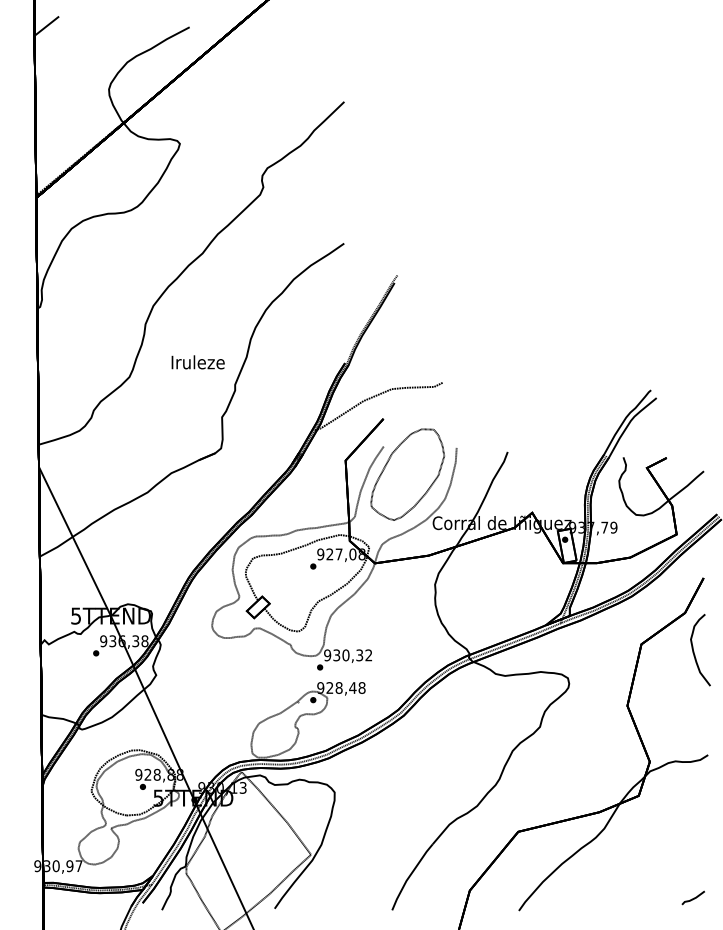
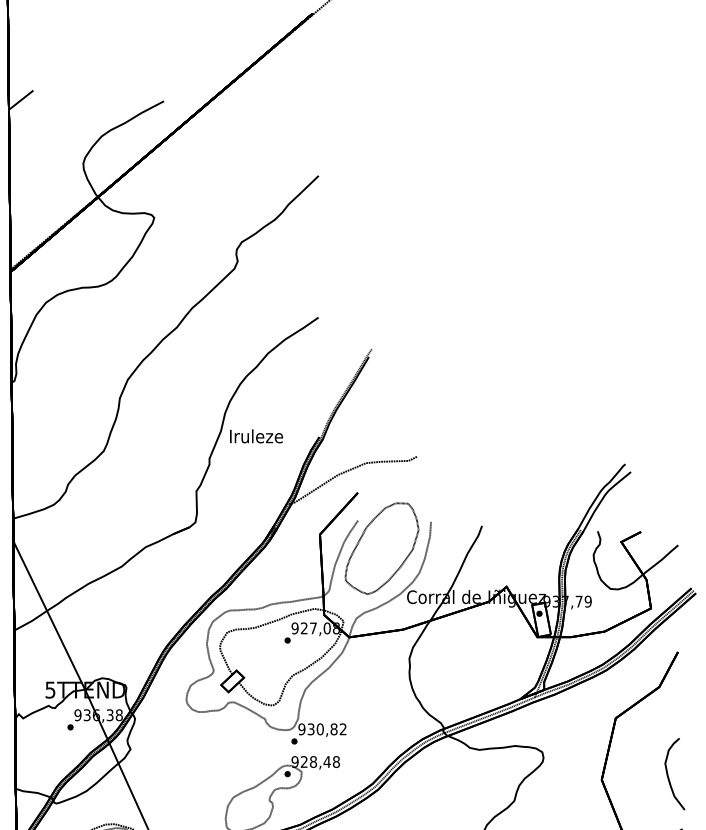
text: (197, 362) -> (255, 436), moved
curve: (694, 651) -> (668, 775), moved
text: (359, 655) -> (333, 729), 930,32 -> 930,82

